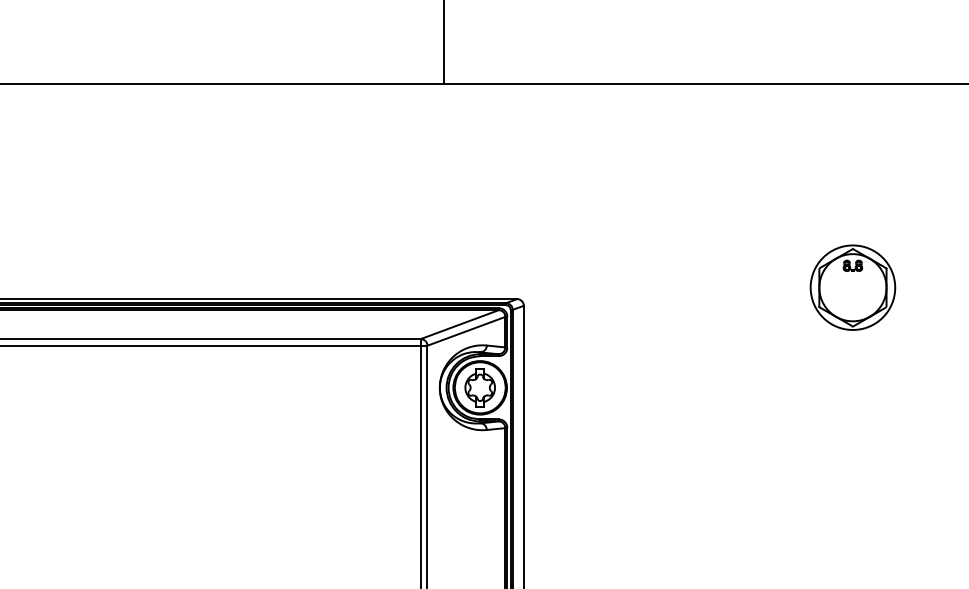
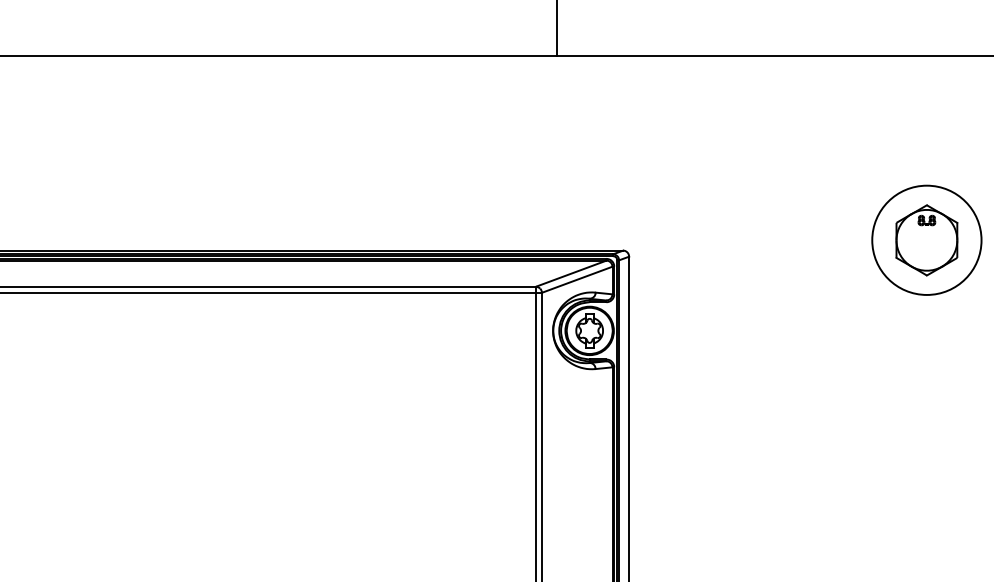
circle: (852, 286) -> (926, 239), size x1.43

